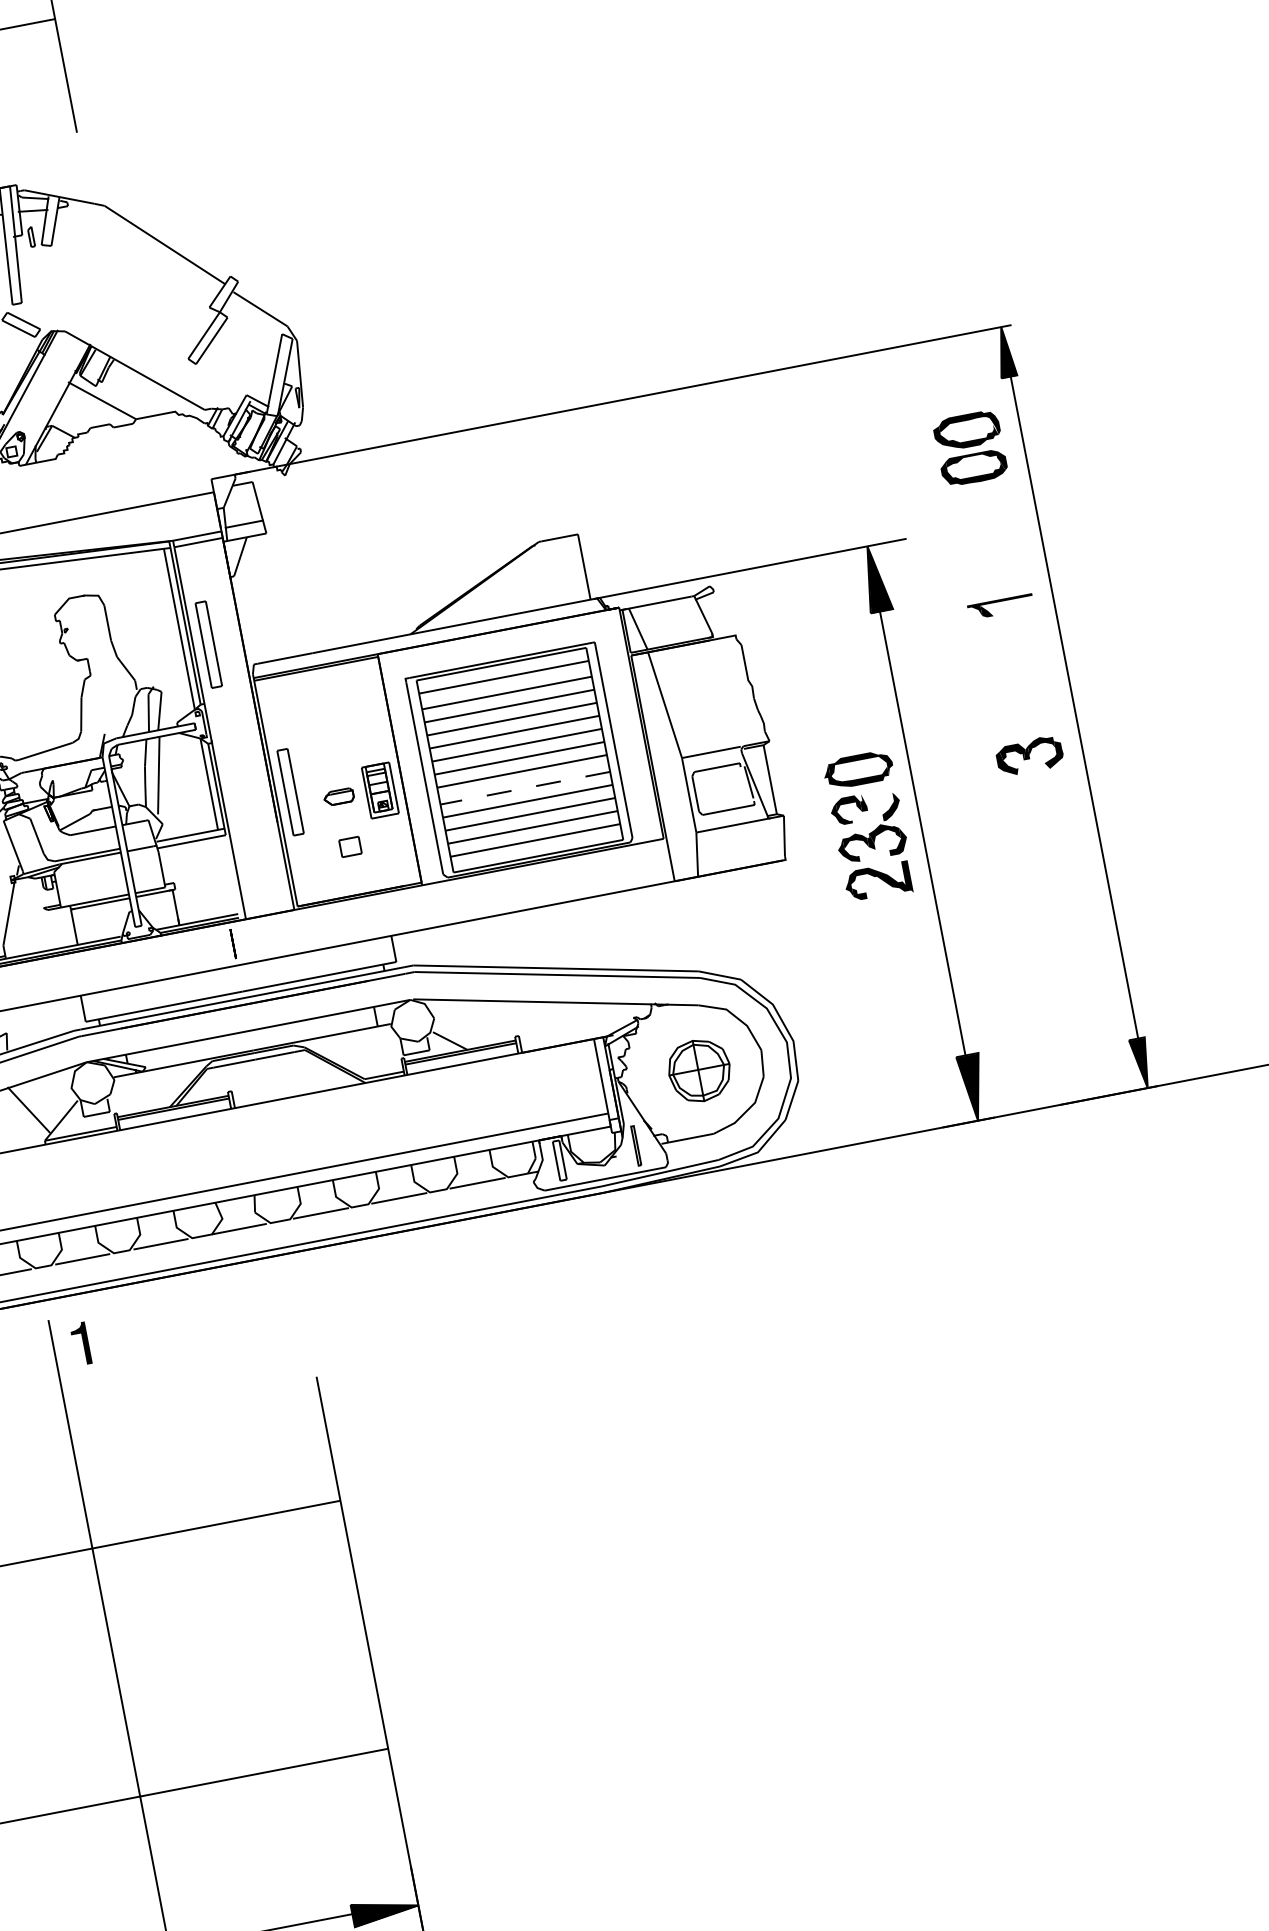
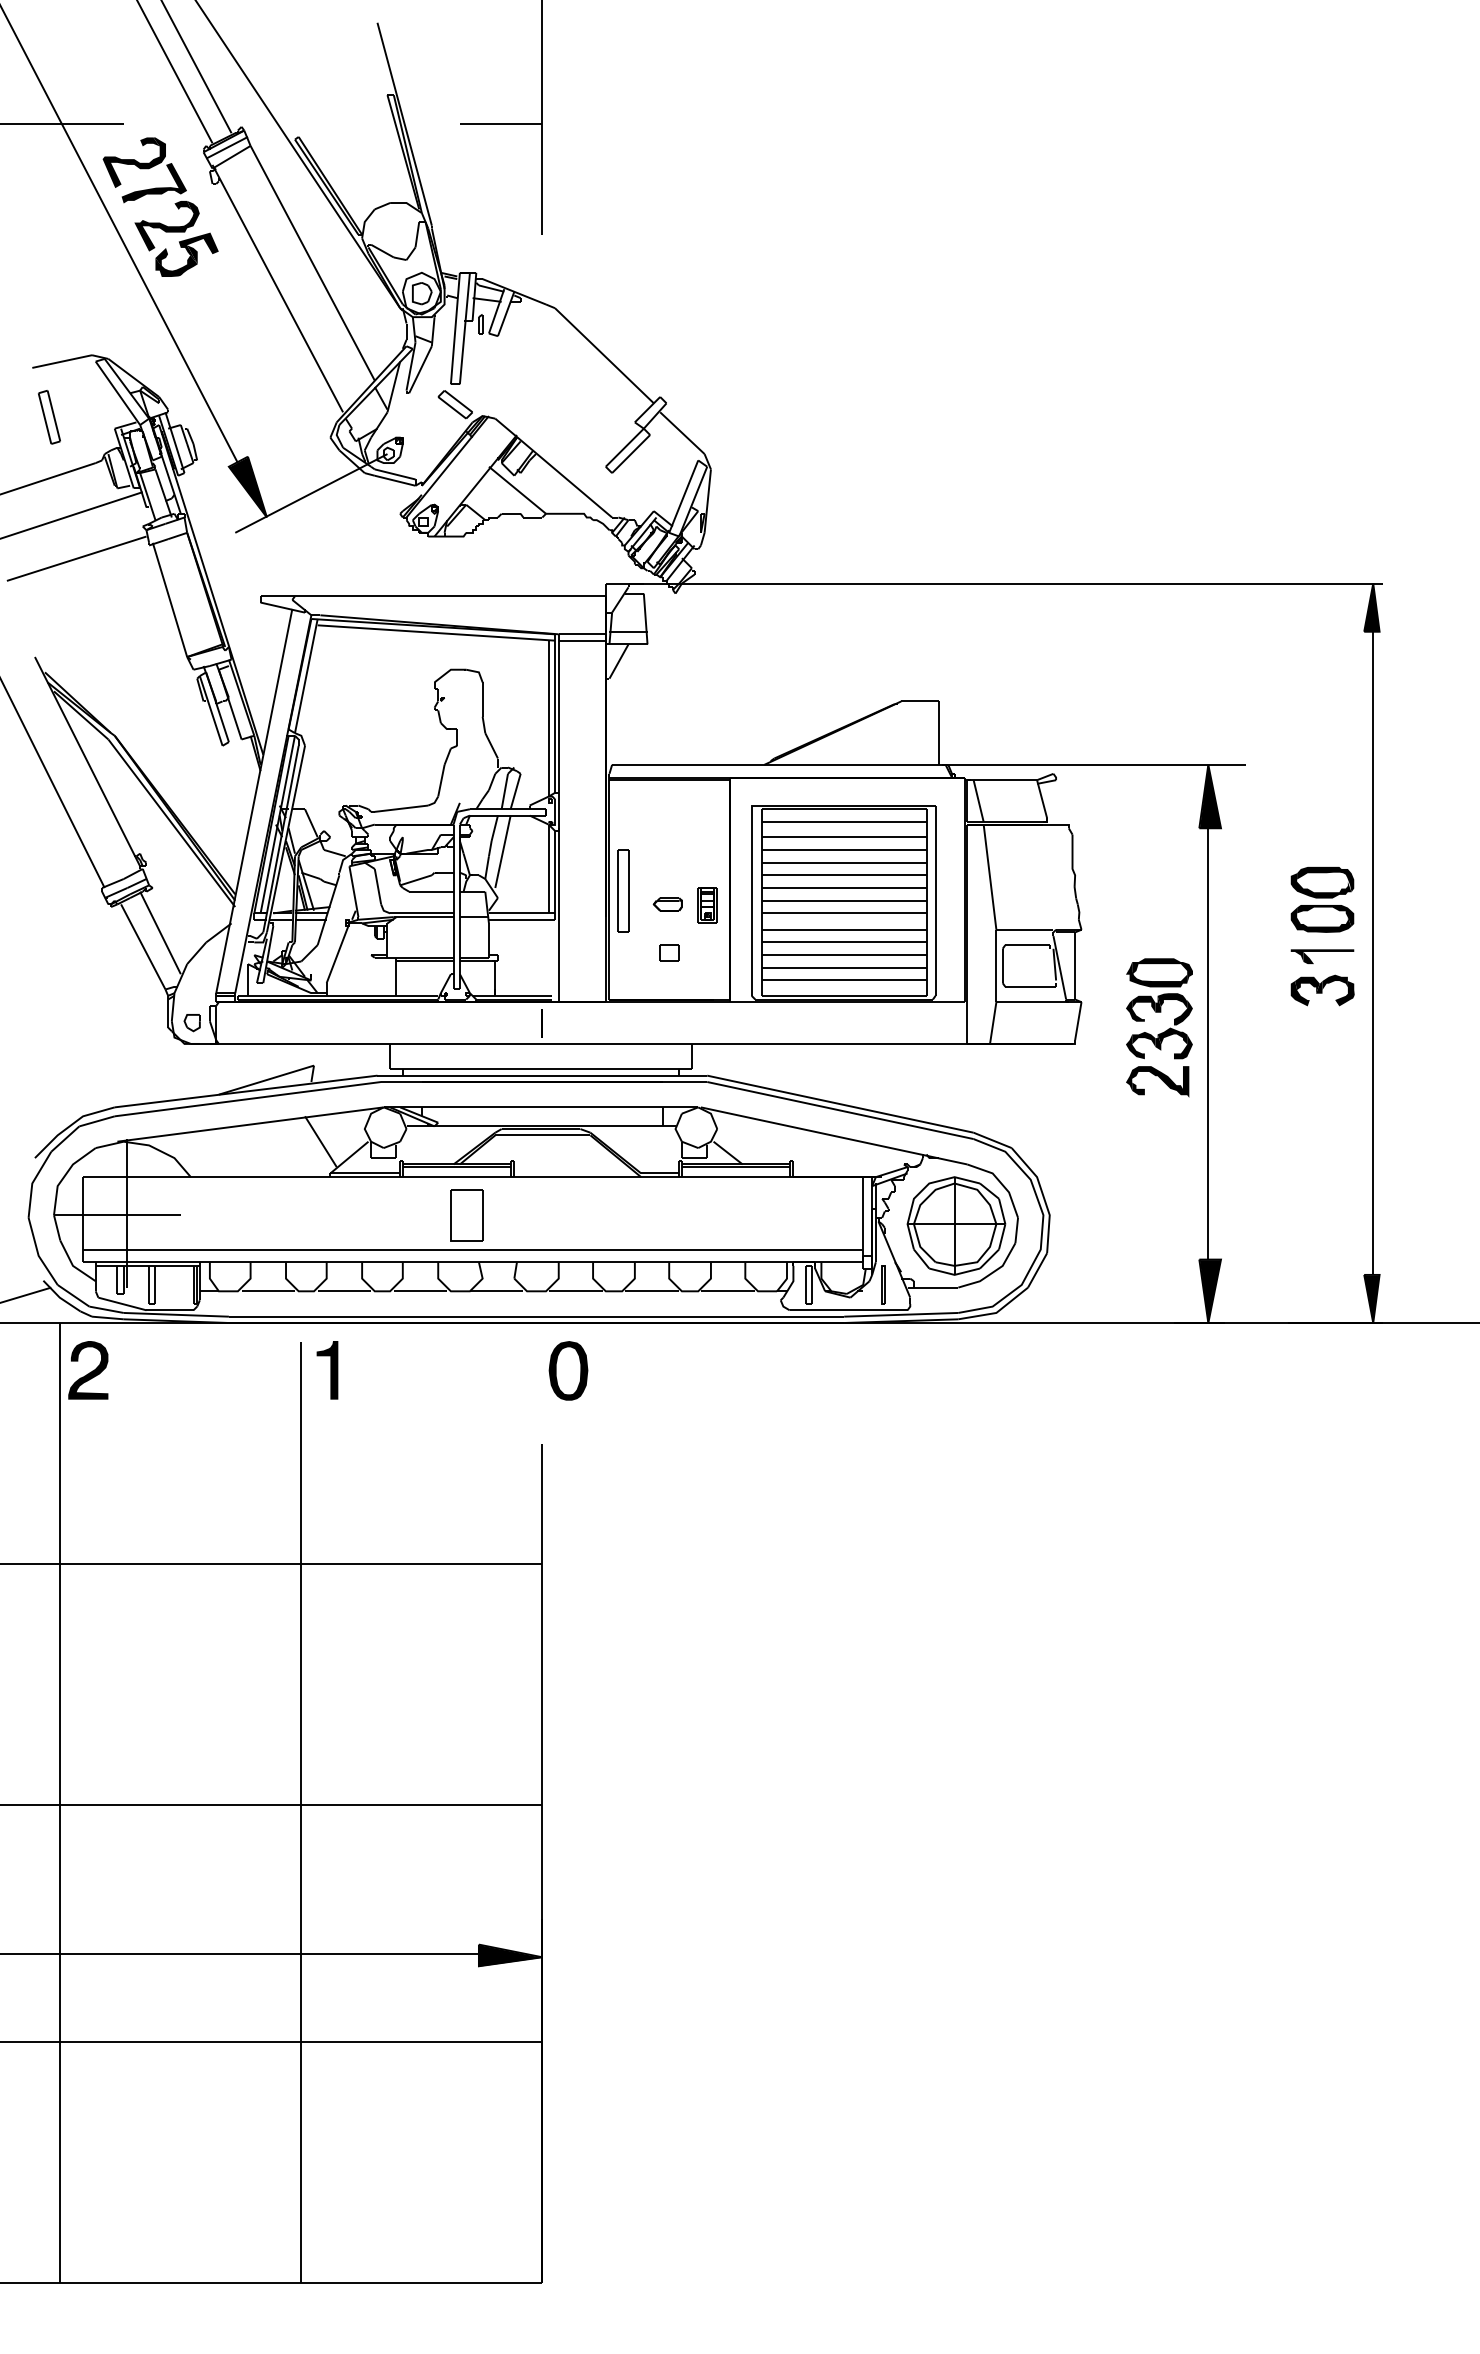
part: (970, 448) -> (1322, 899), moved
part: (1000, 606) -> (1322, 956), moved
part: (208, 643) -> (573, 737), removed
line: (524, 788) -> (843, 929), dashed -> solid
part: (379, 790) -> (707, 905), size x0.71
fill: (877, 795) -> (1172, 1000), added
part: (699, 1070) -> (956, 1225), size x1.67
part: (193, 1157) -> (466, 1215), added
part: (329, 1296) -> (568, 1370), added
part: (81, 1344) -> (327, 1370), size x1.43

